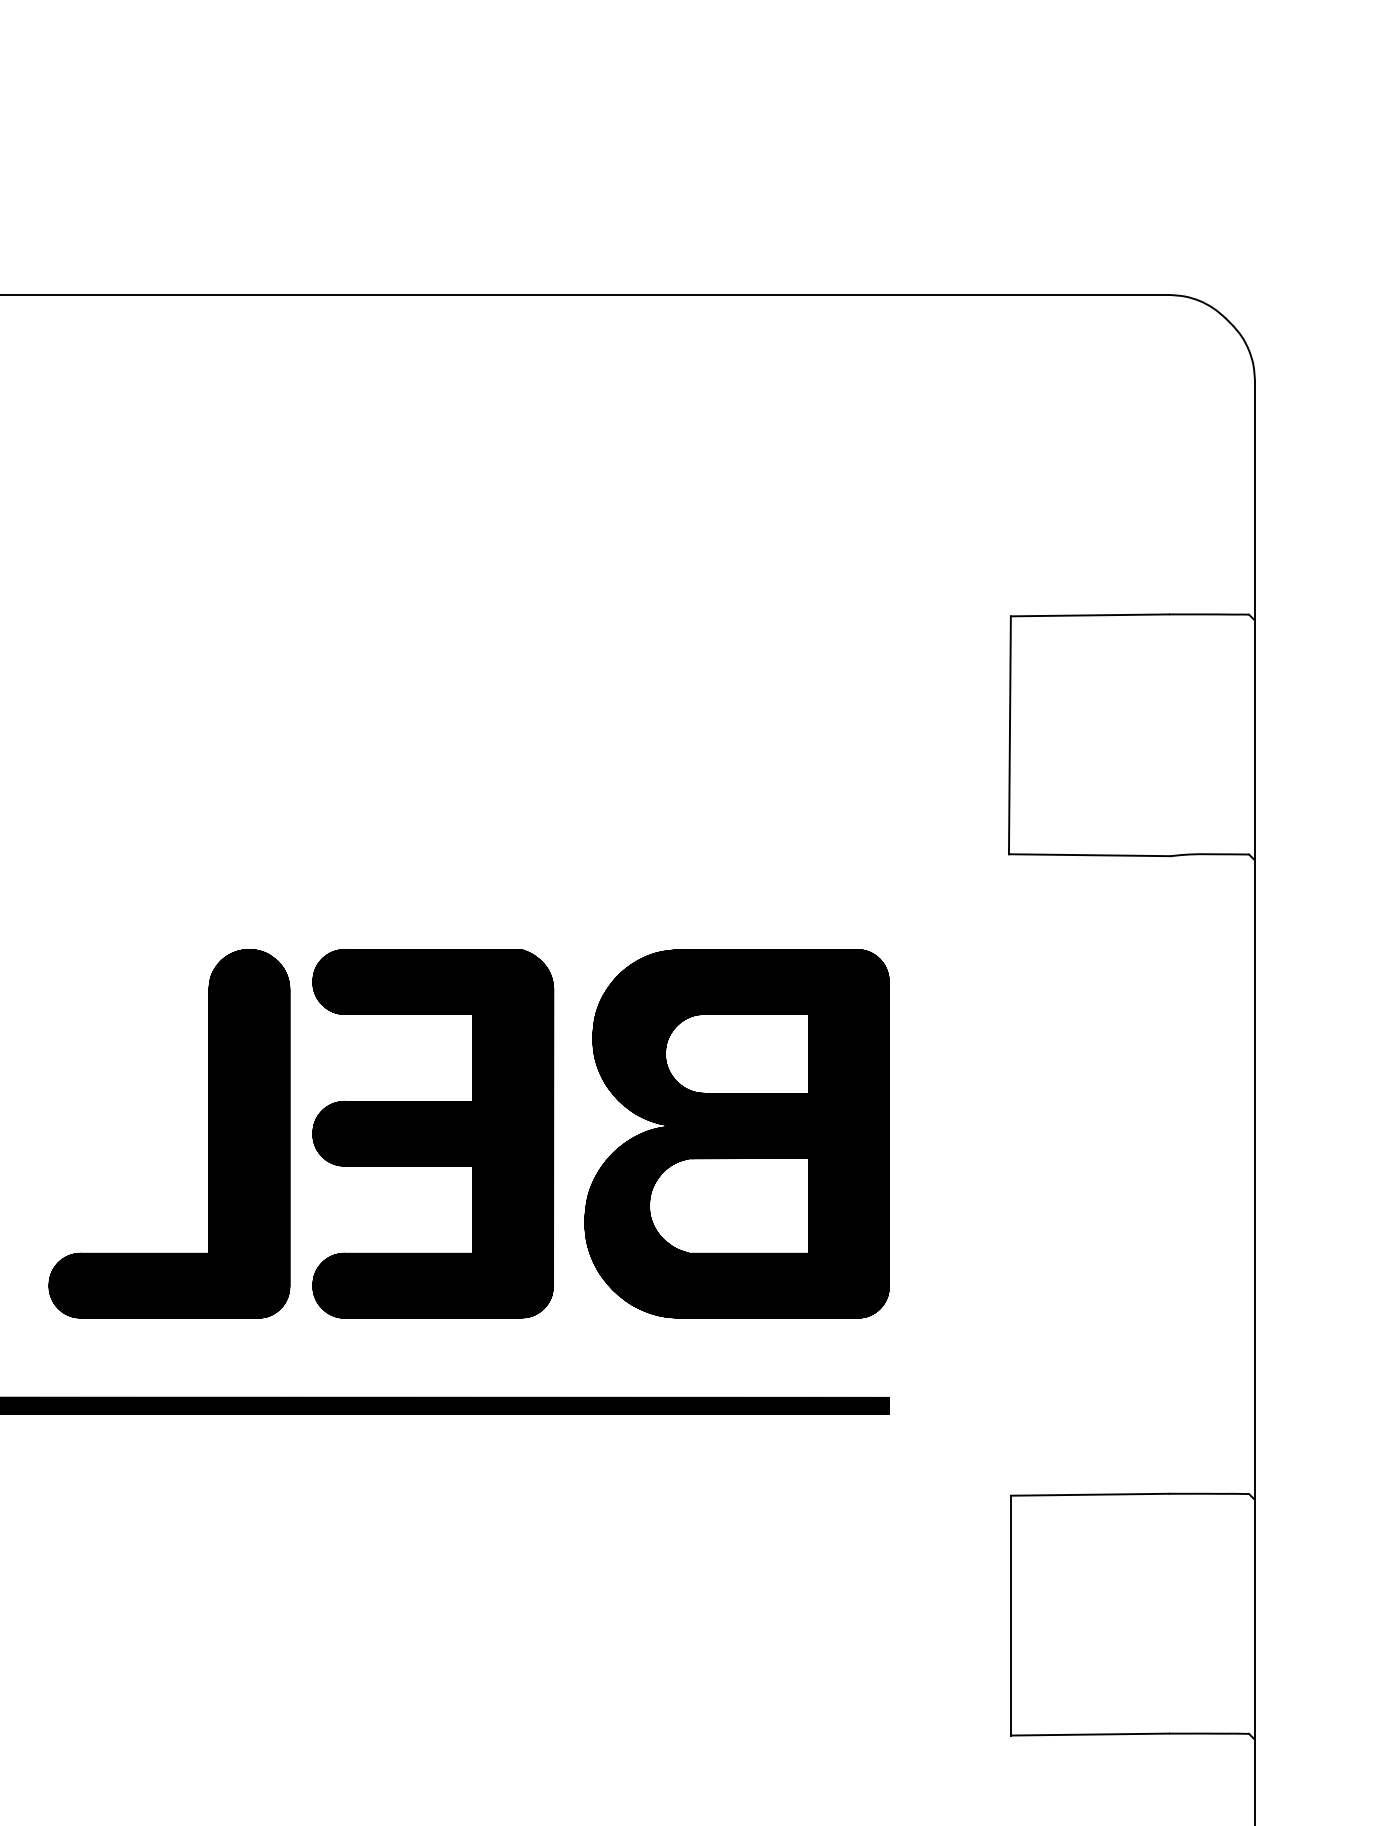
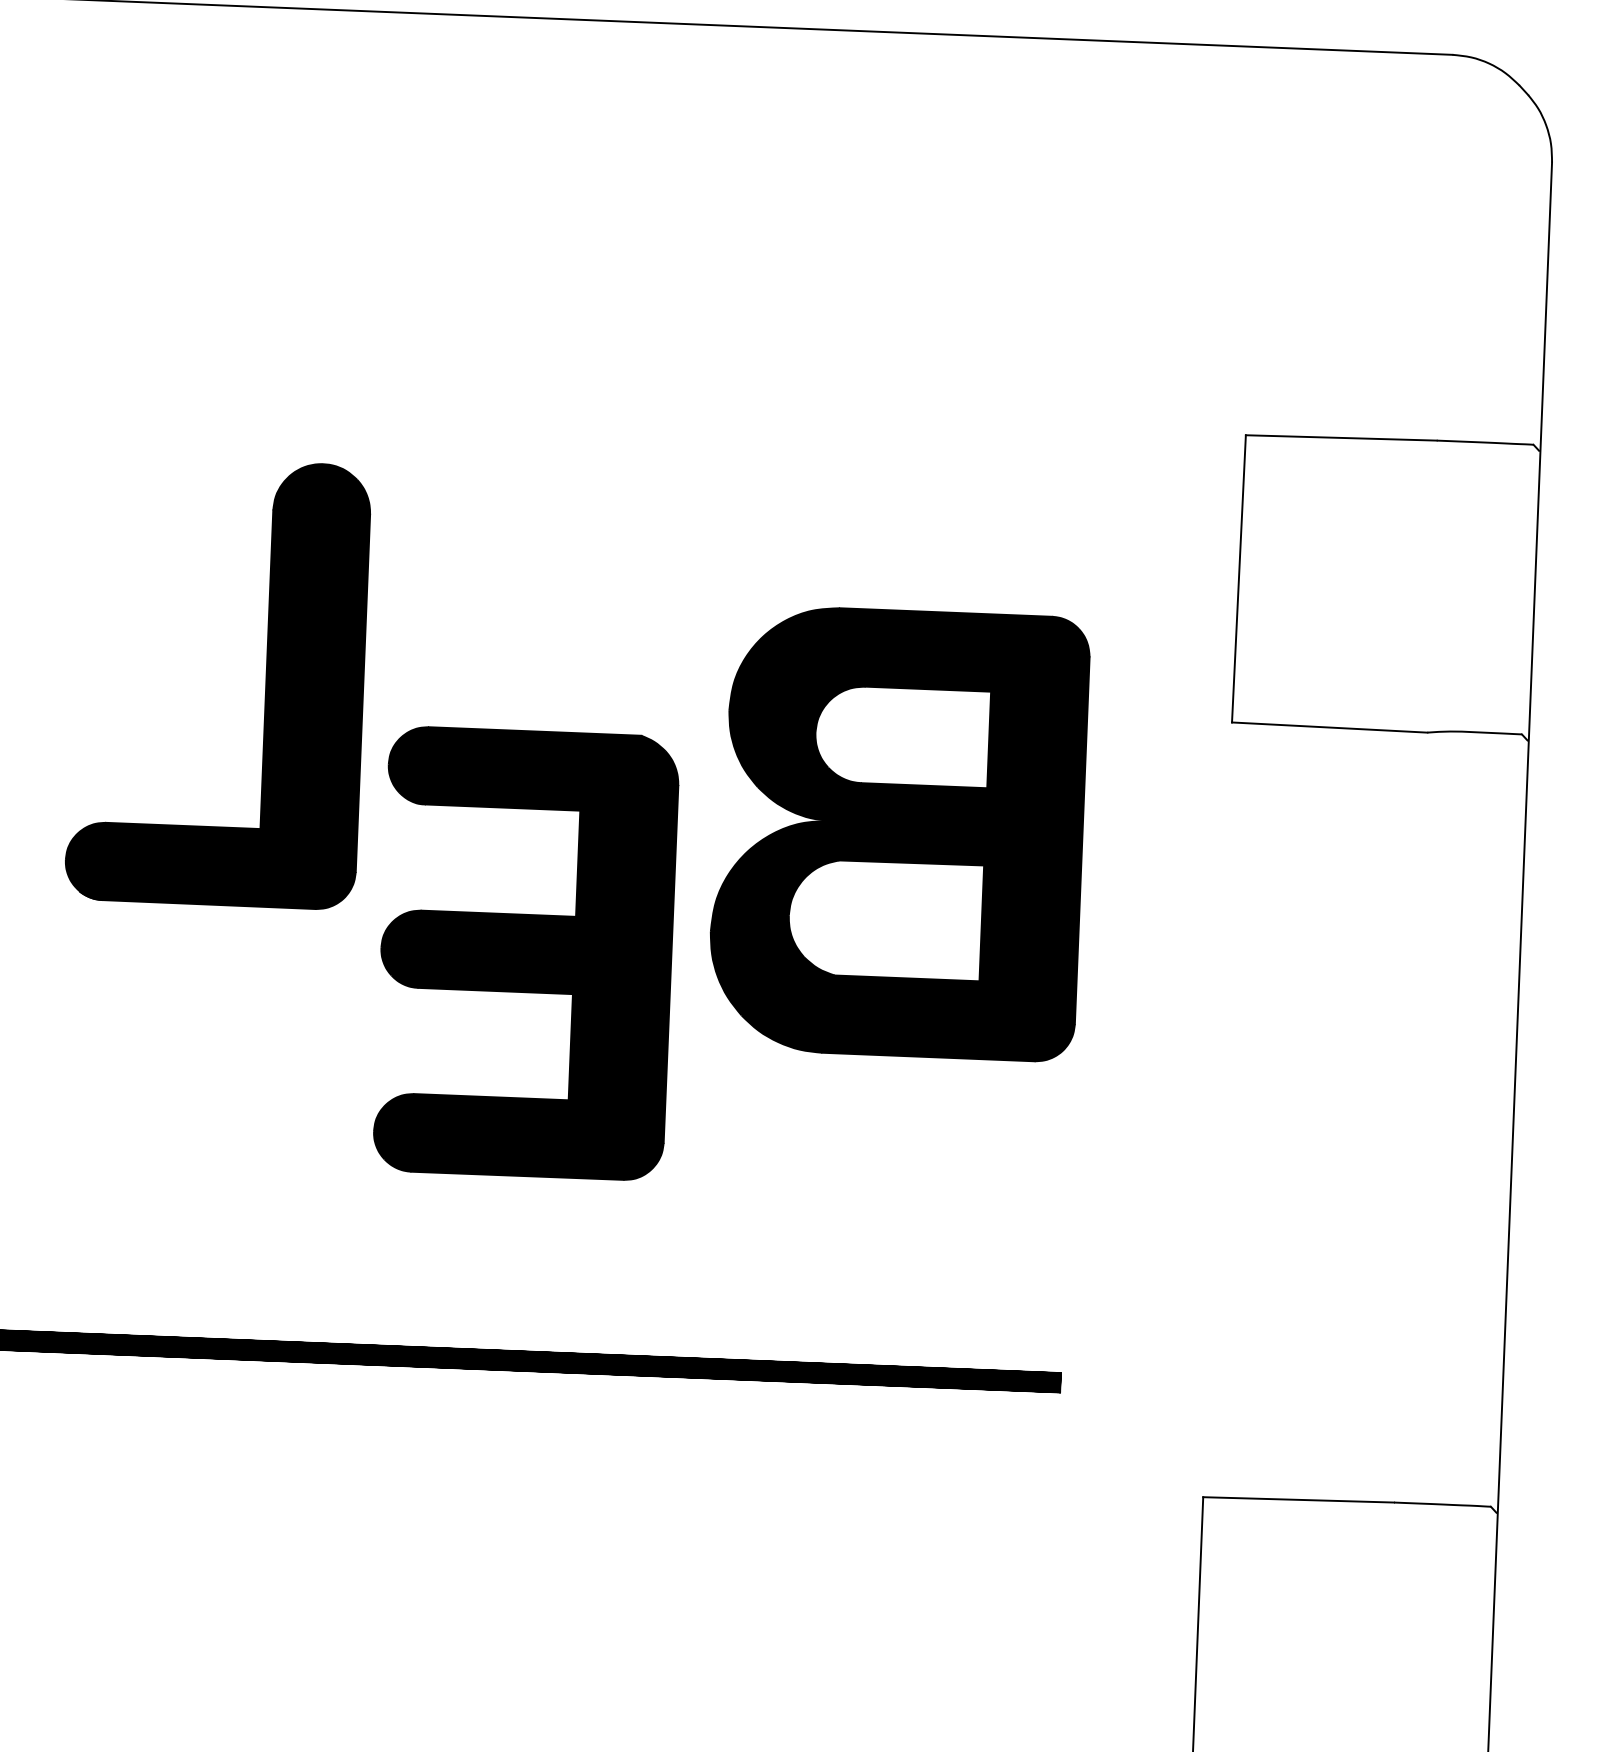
part: (208, 1133) -> (265, 683), moved
part: (433, 1133) -> (526, 953), moved
part: (736, 1133) -> (898, 832), moved

